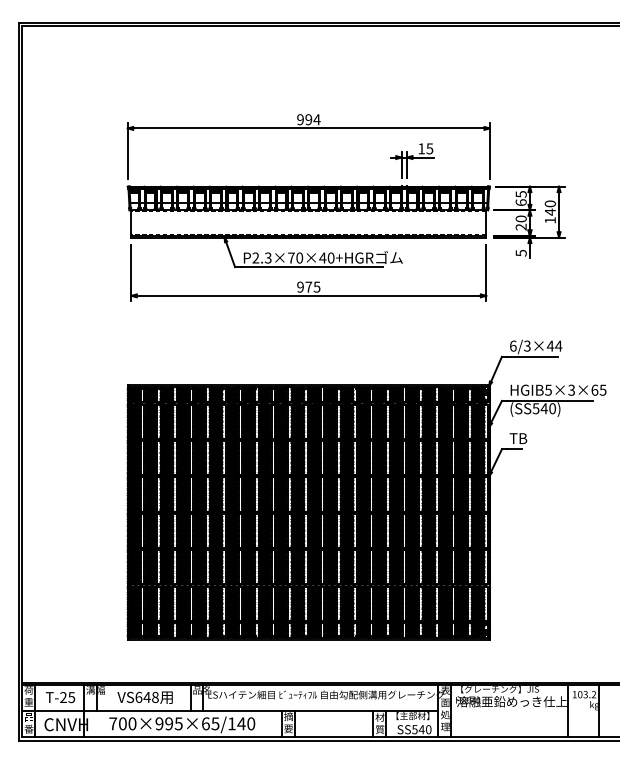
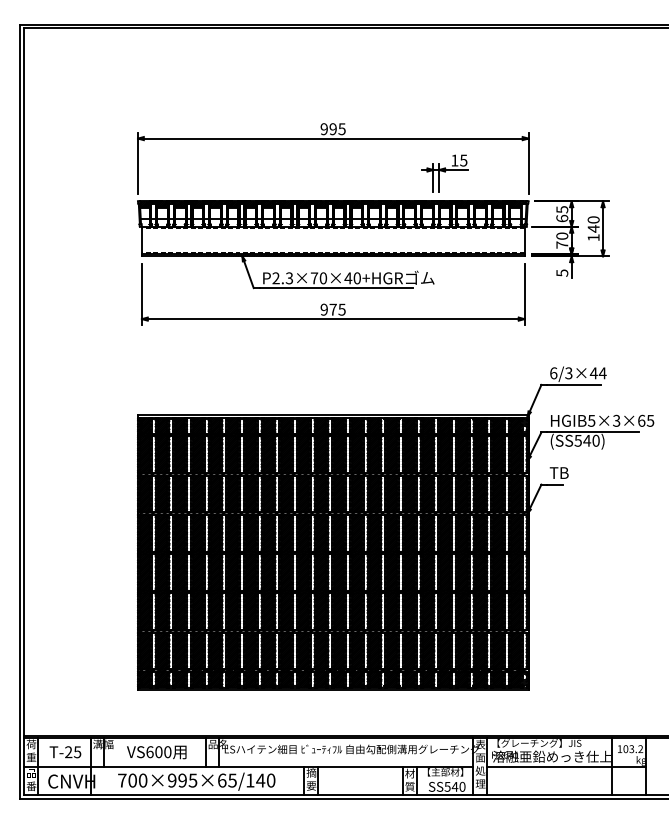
text: (316, 119) -> (341, 128), 994 -> 995
text: (520, 226) -> (561, 244), 20 -> 70
text: (150, 697) -> (162, 752), VS648 -> VS600
line: (524, 710) -> (565, 766), added

